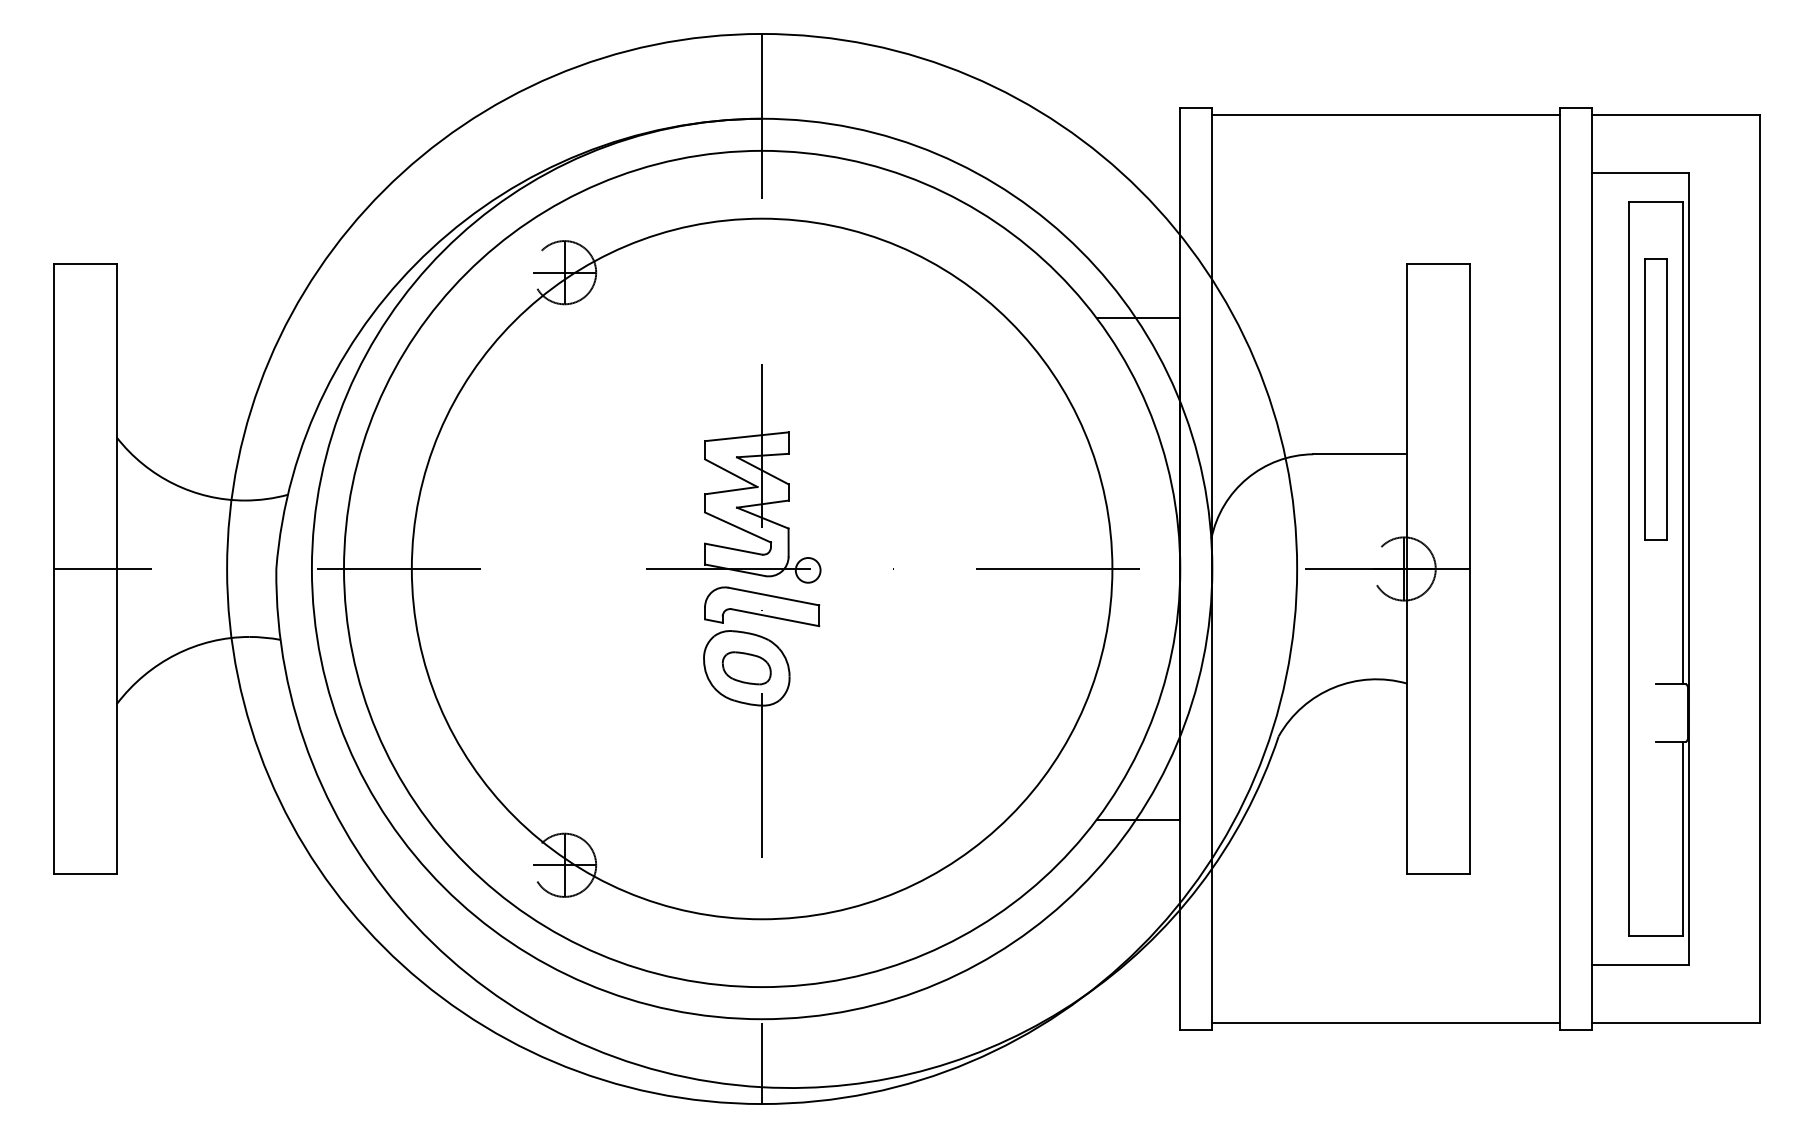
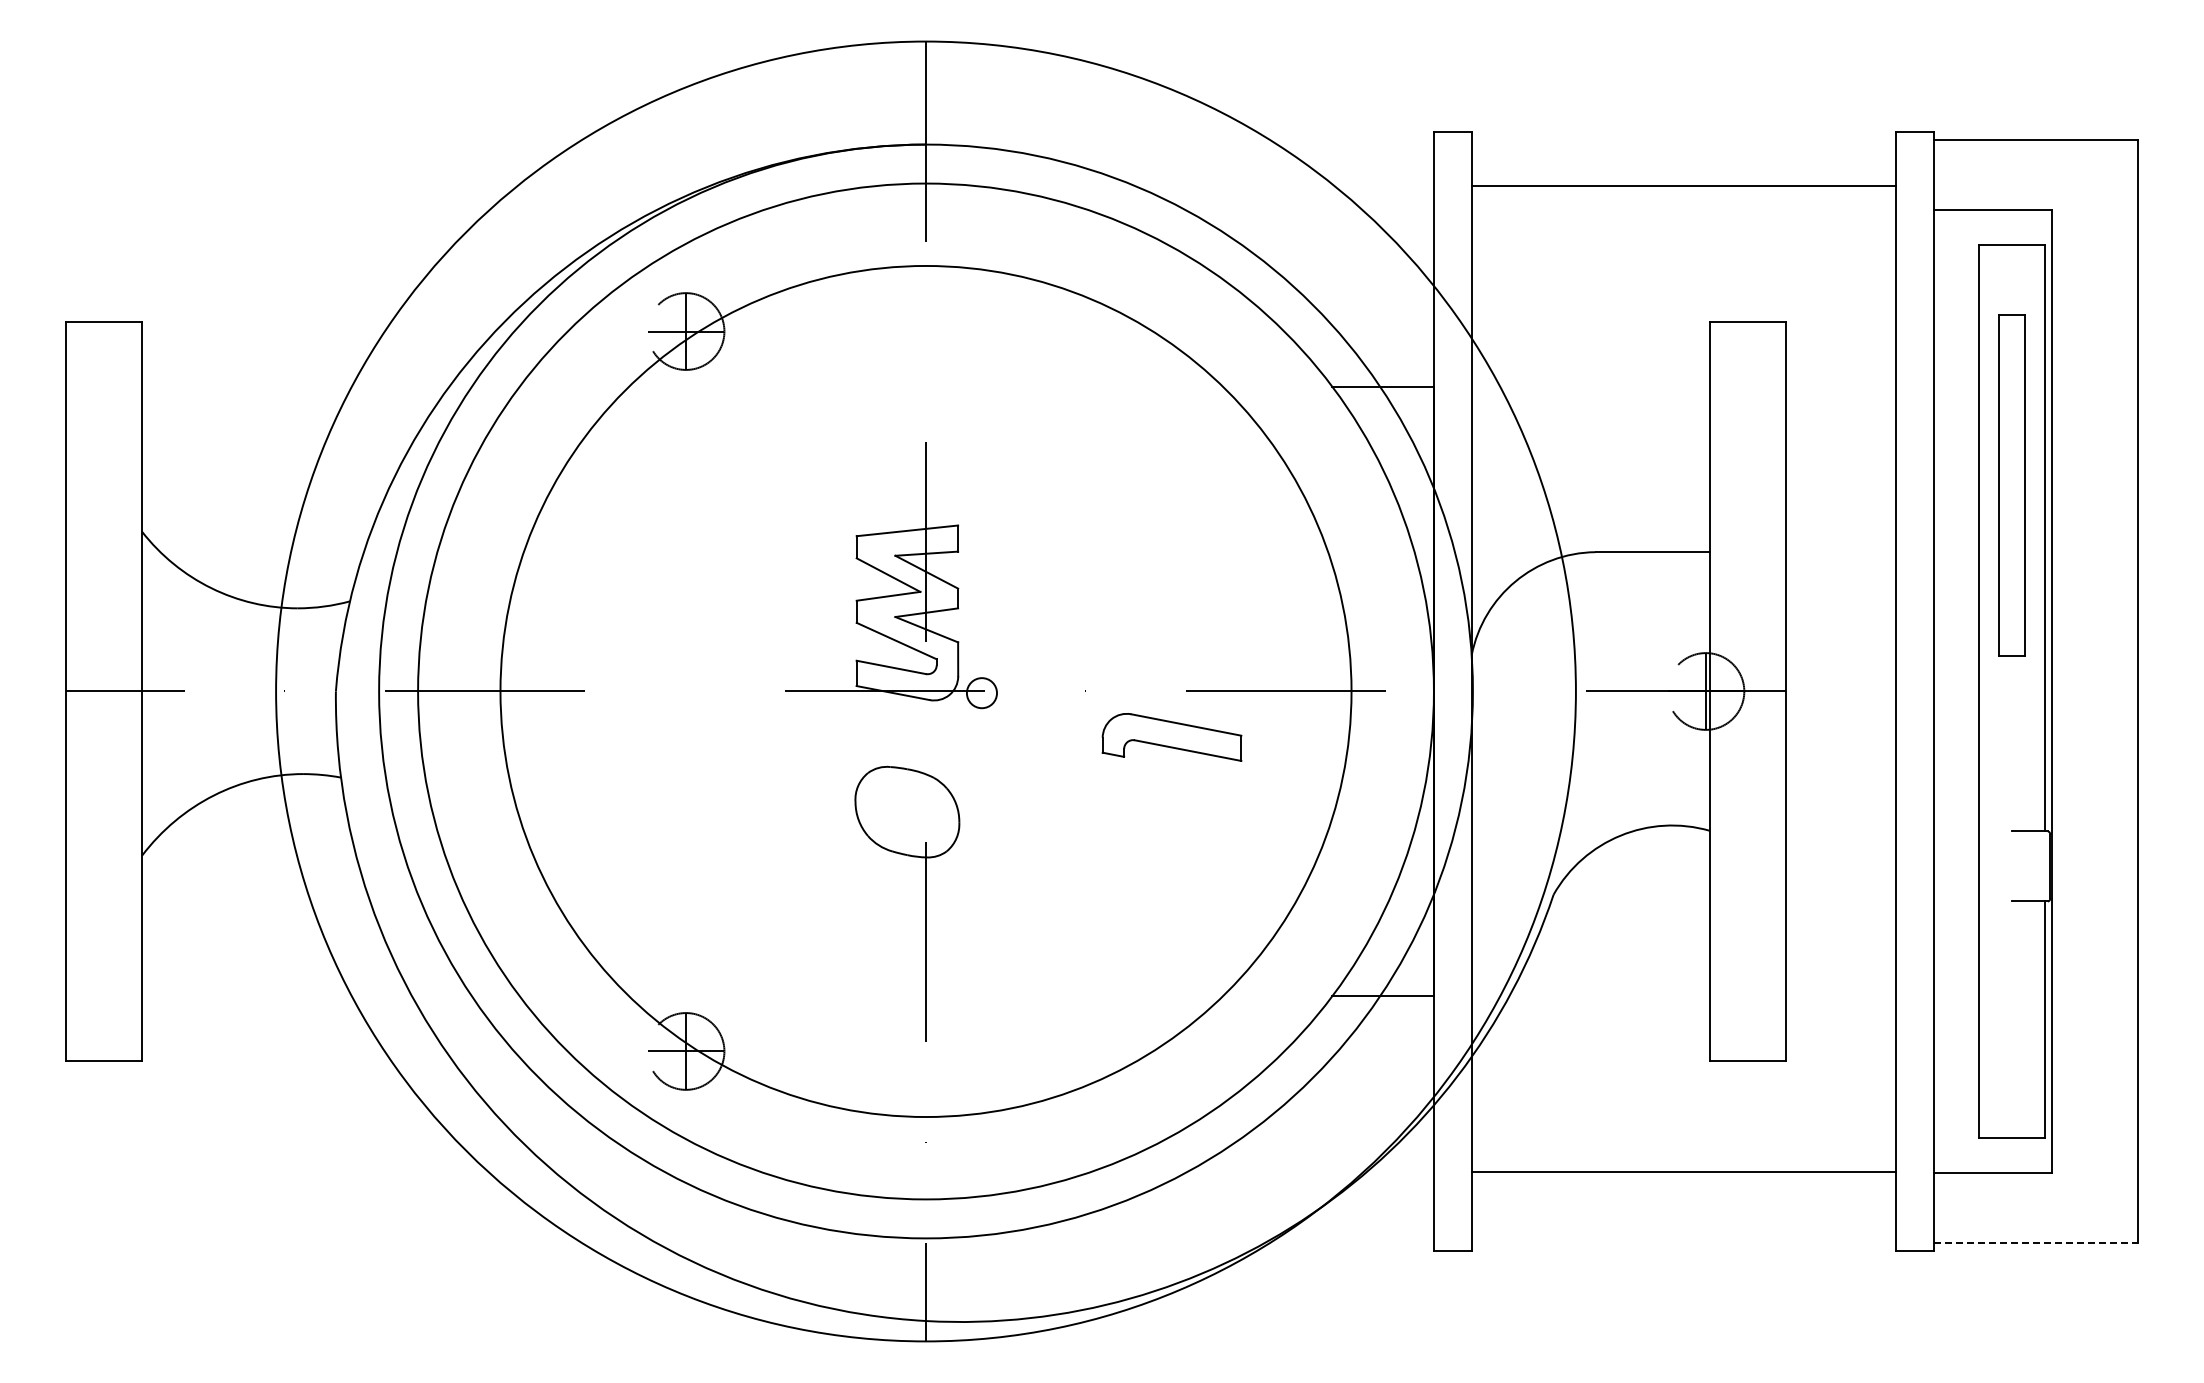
line: (1385, 115) -> (1683, 186), moved
part: (761, 606) -> (1171, 737), moved
part: (746, 667) -> (907, 811), removed
line: (1385, 1022) -> (1683, 1171), moved
line: (1676, 1022) -> (2036, 1242), solid -> dashed

